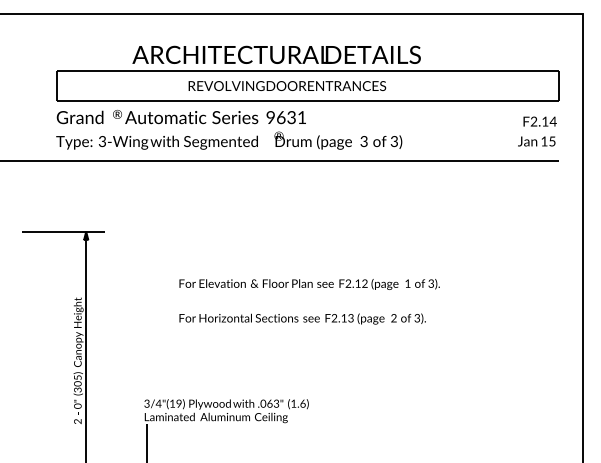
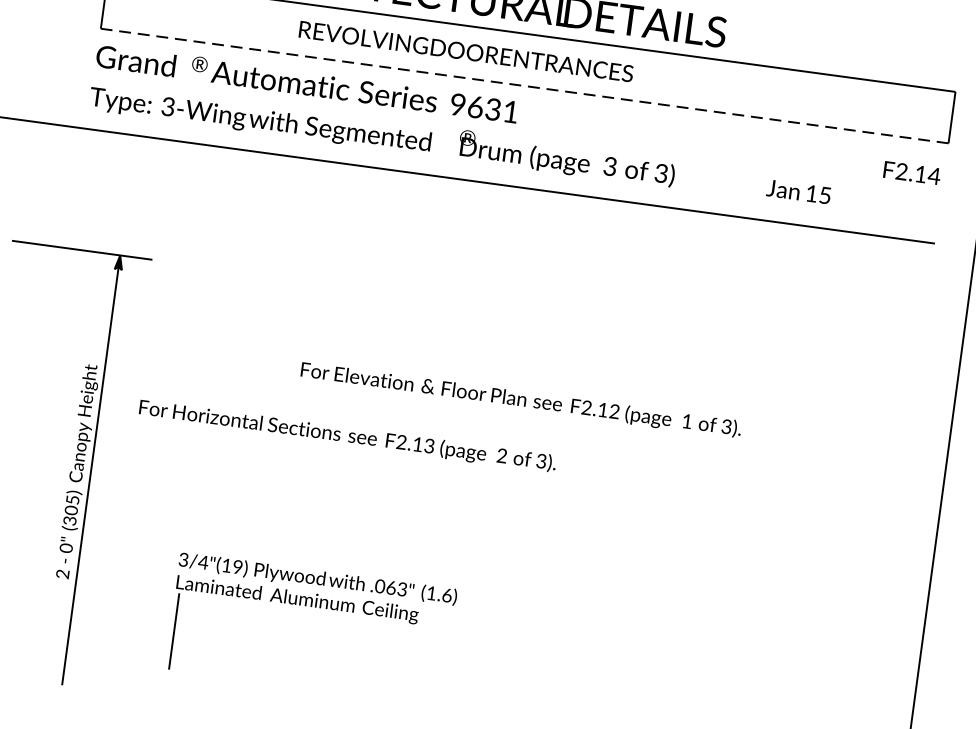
text: (287, 86) -> (466, 52), moved
line: (308, 101) -> (525, 86), solid -> dashed
text: (536, 141) -> (798, 191), moved
text: (309, 284) -> (520, 400), moved
text: (302, 318) -> (347, 435), moved

